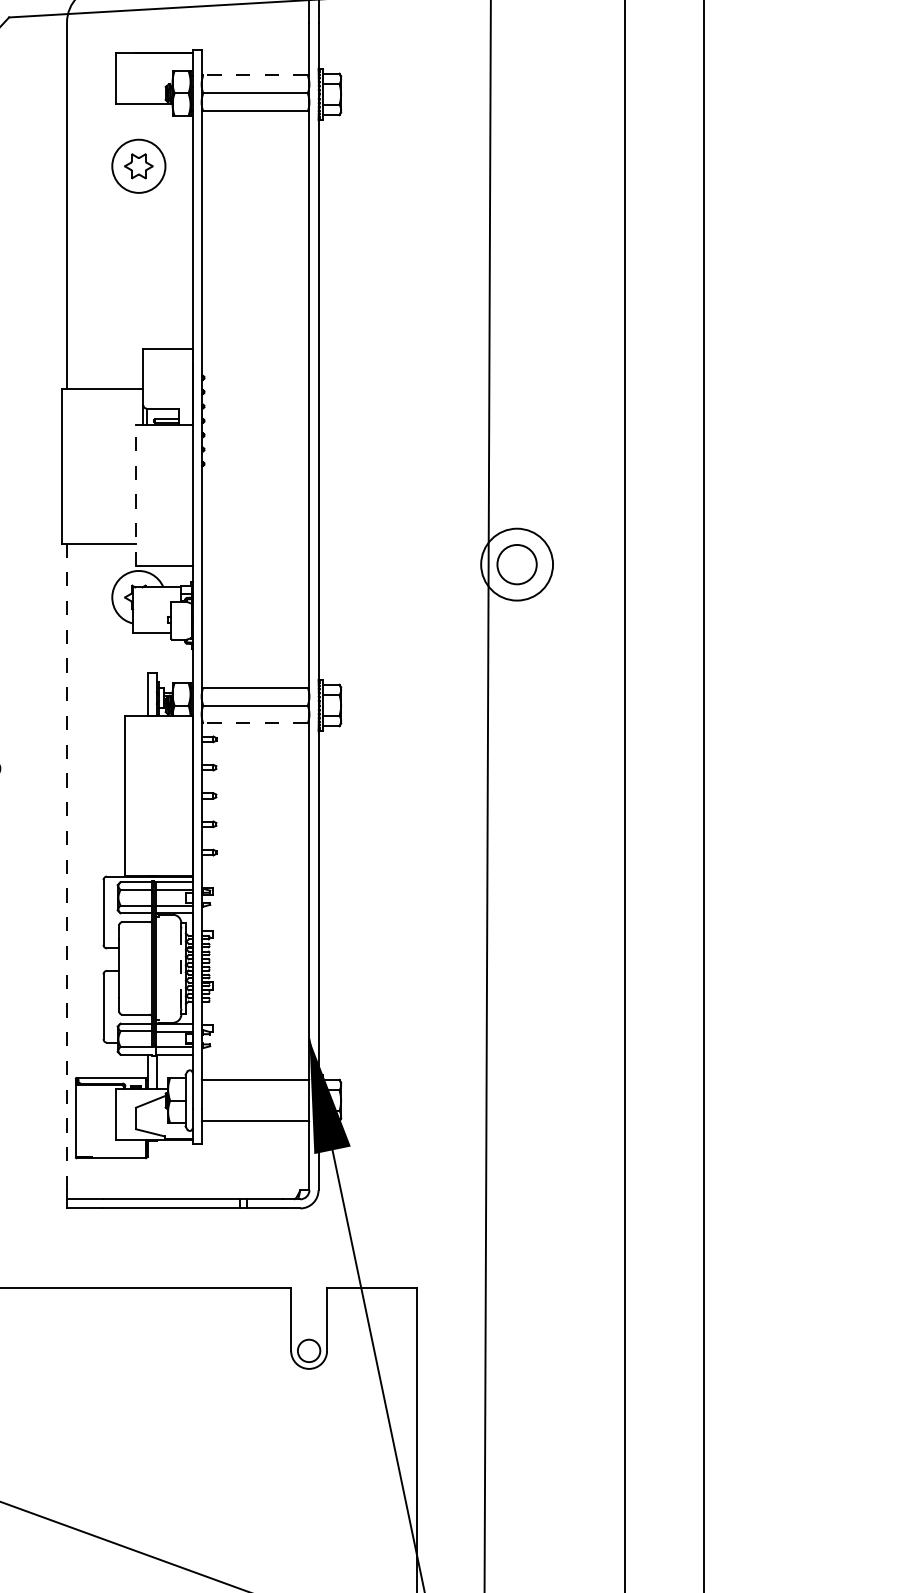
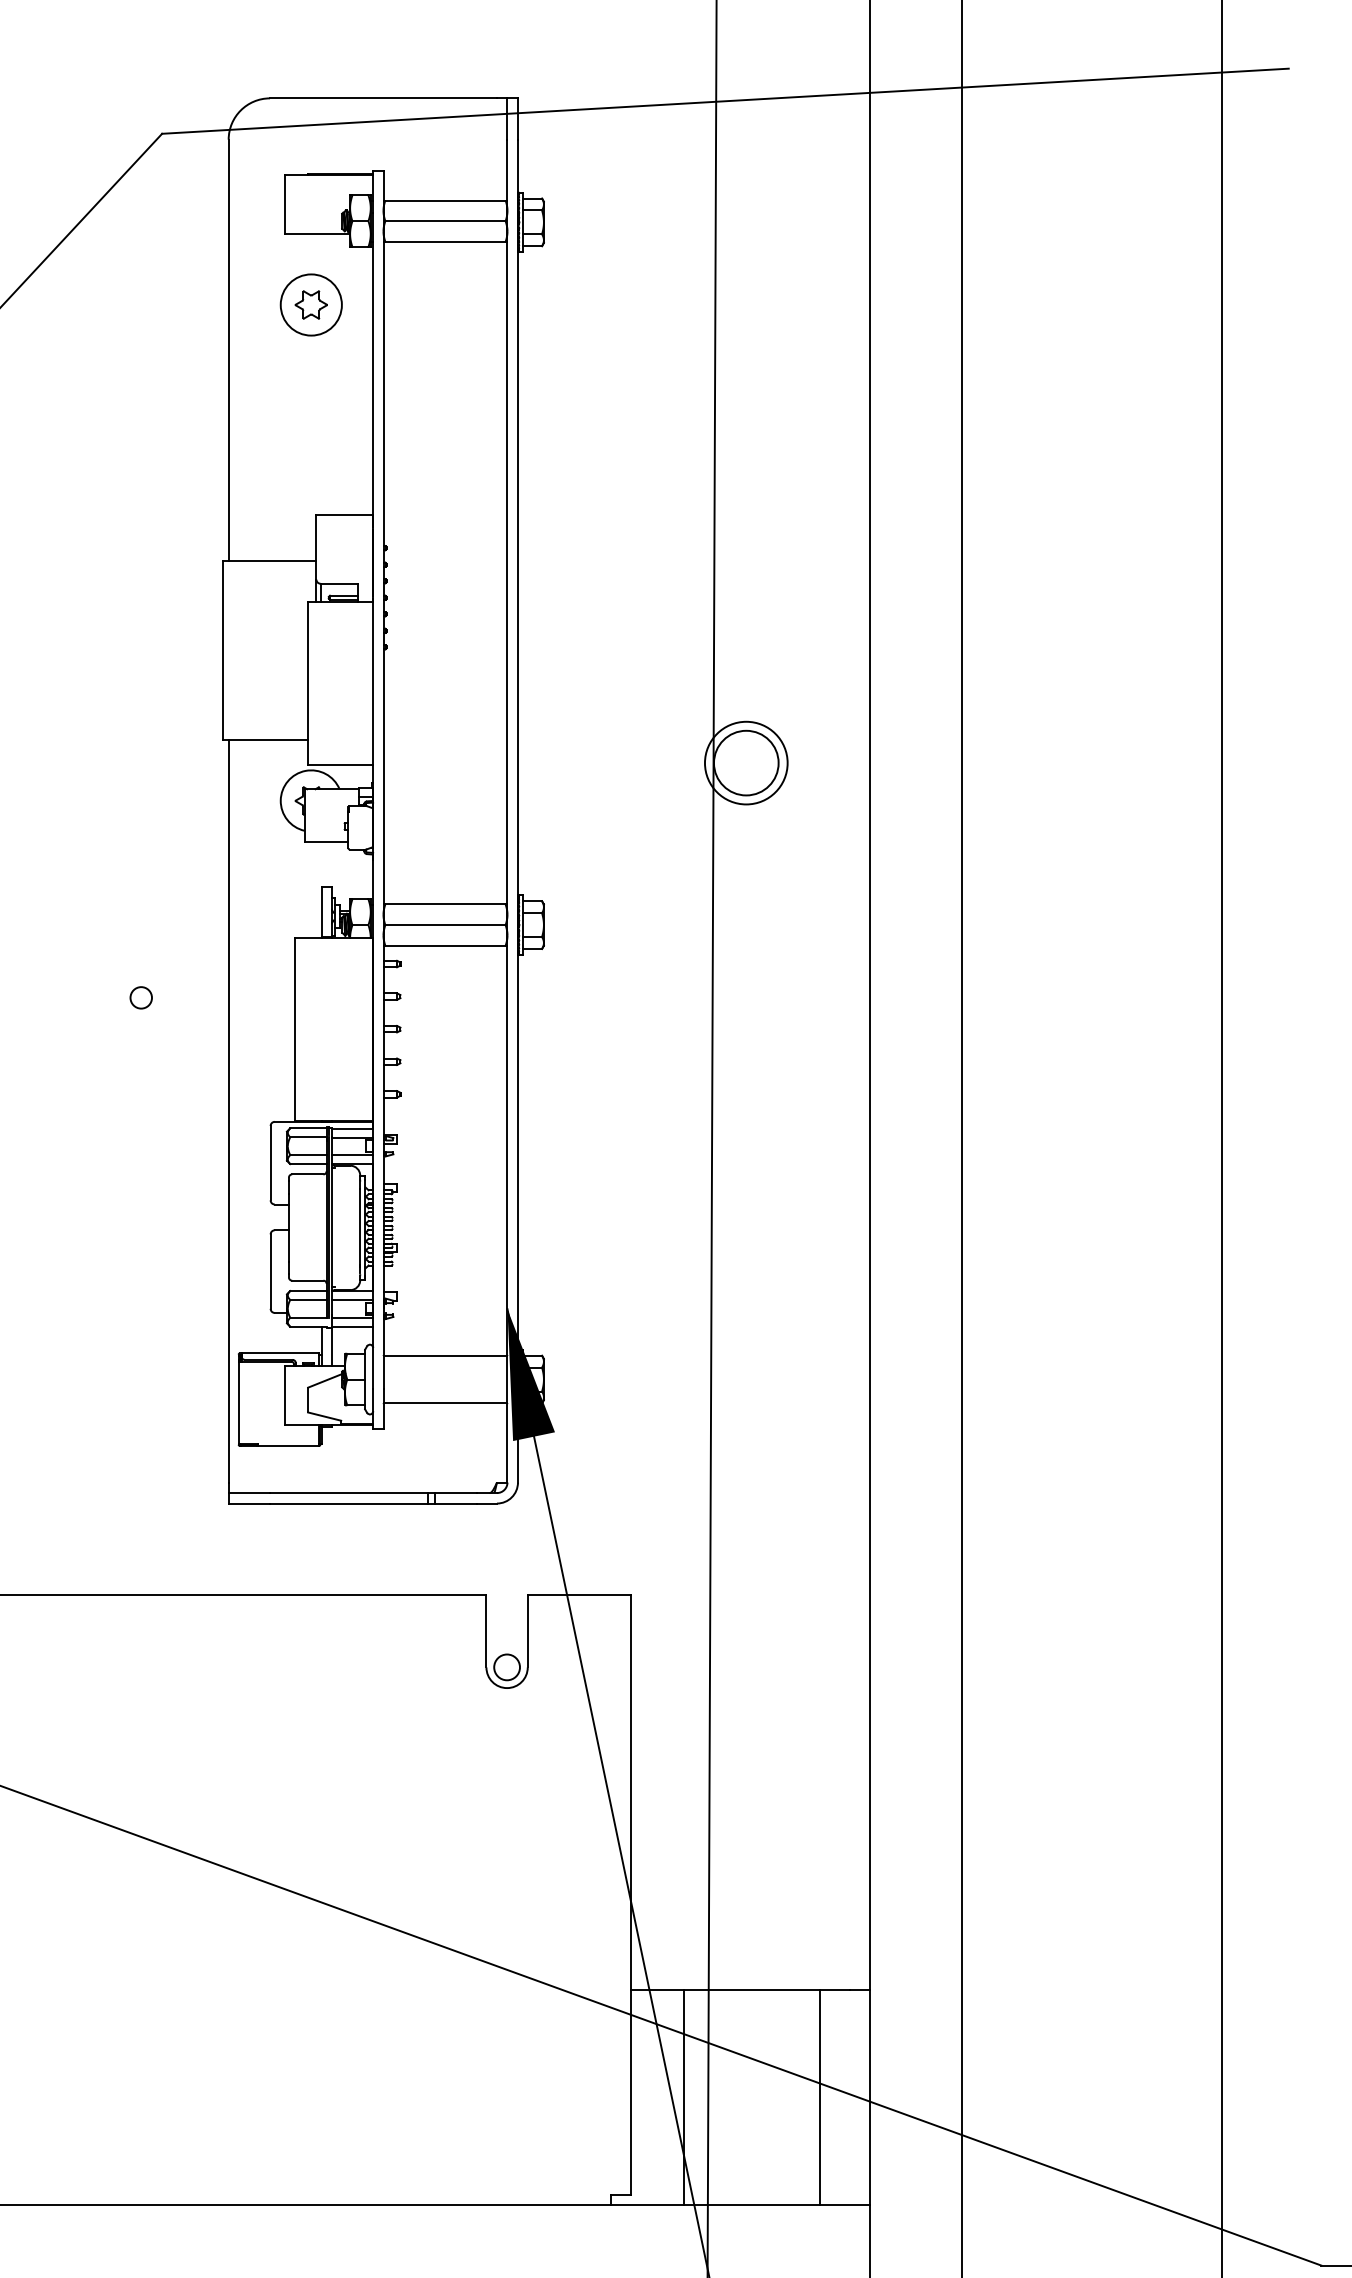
line: (254, 75) -> (444, 200), dashed -> solid
line: (136, 494) -> (308, 682), dashed -> solid
circle: (517, 564) -> (746, 762), size x1.43
line: (254, 723) -> (444, 945), dashed -> solid
line: (66, 866) -> (228, 1110), dashed -> solid
line: (181, 968) -> (360, 1227), dashed -> solid

